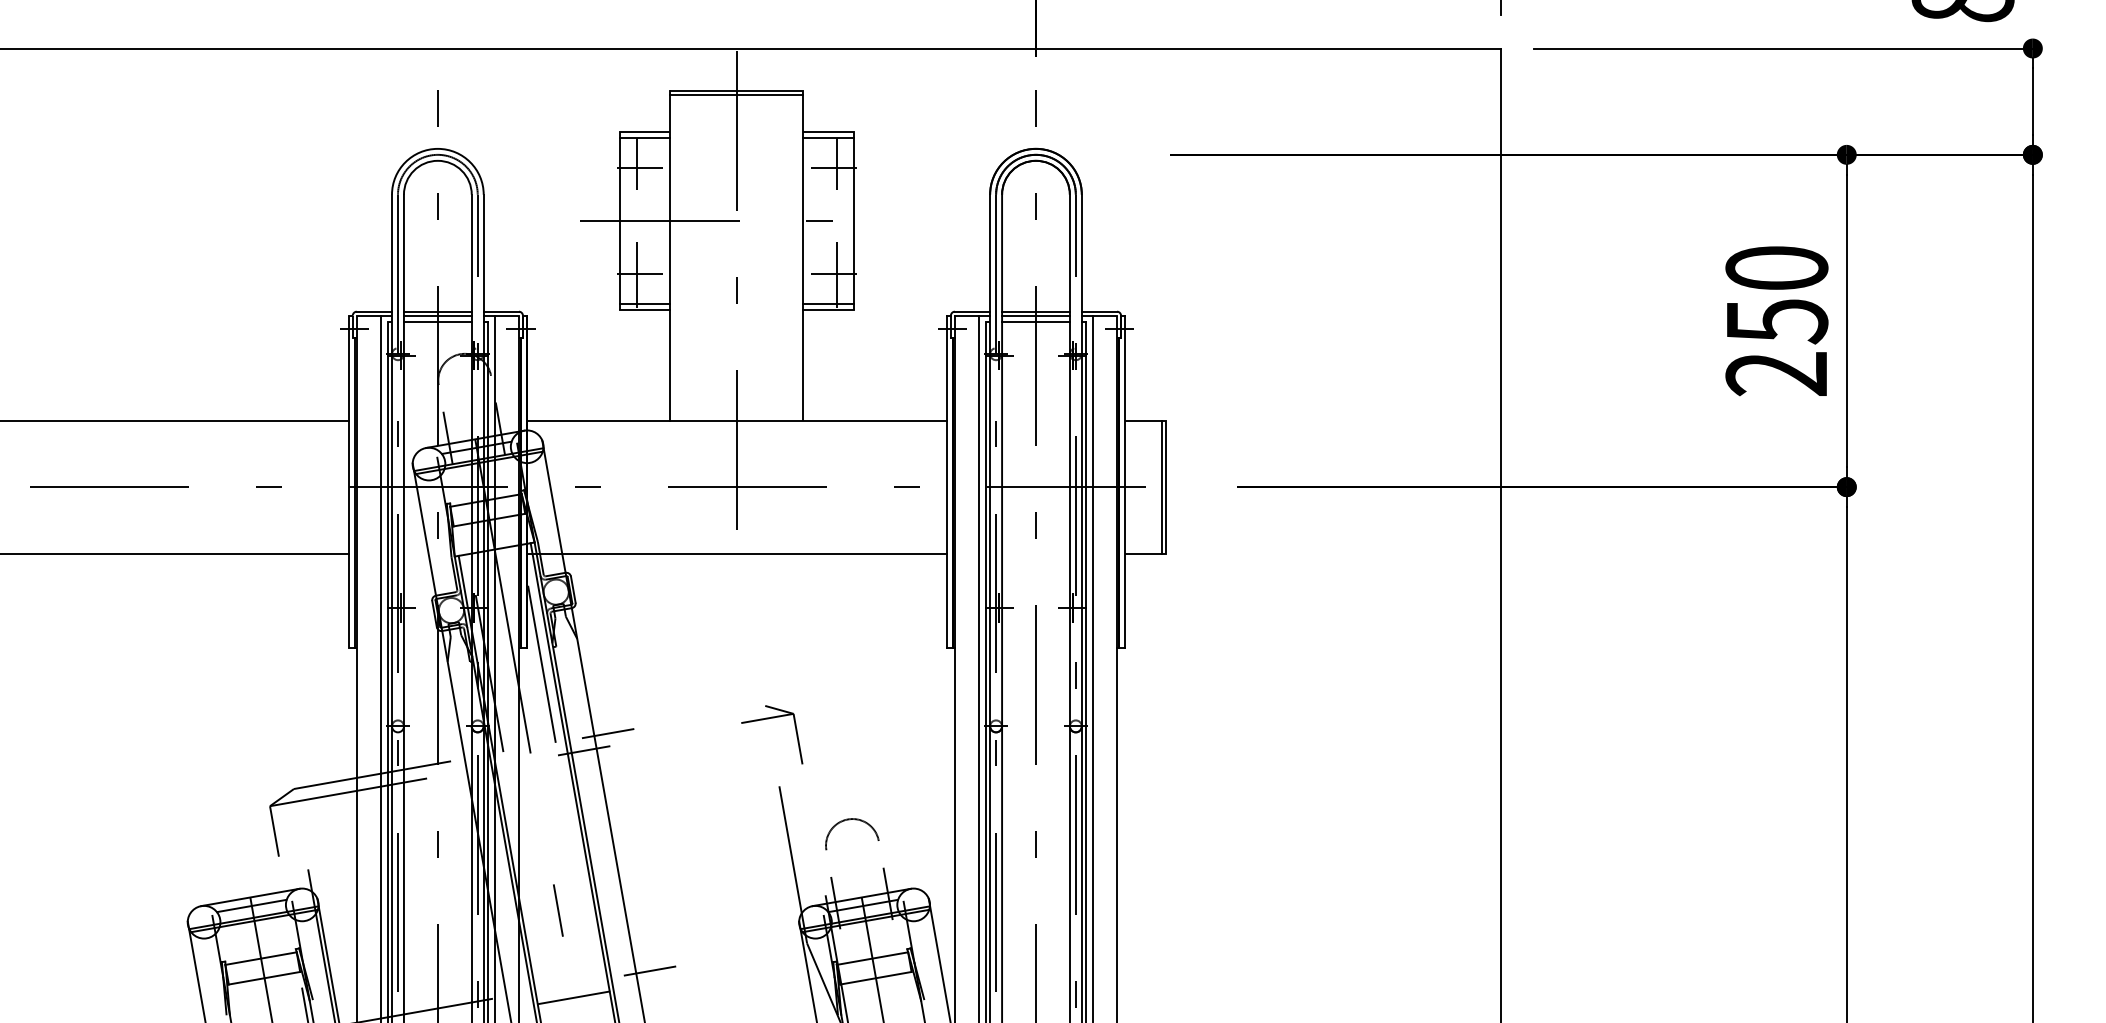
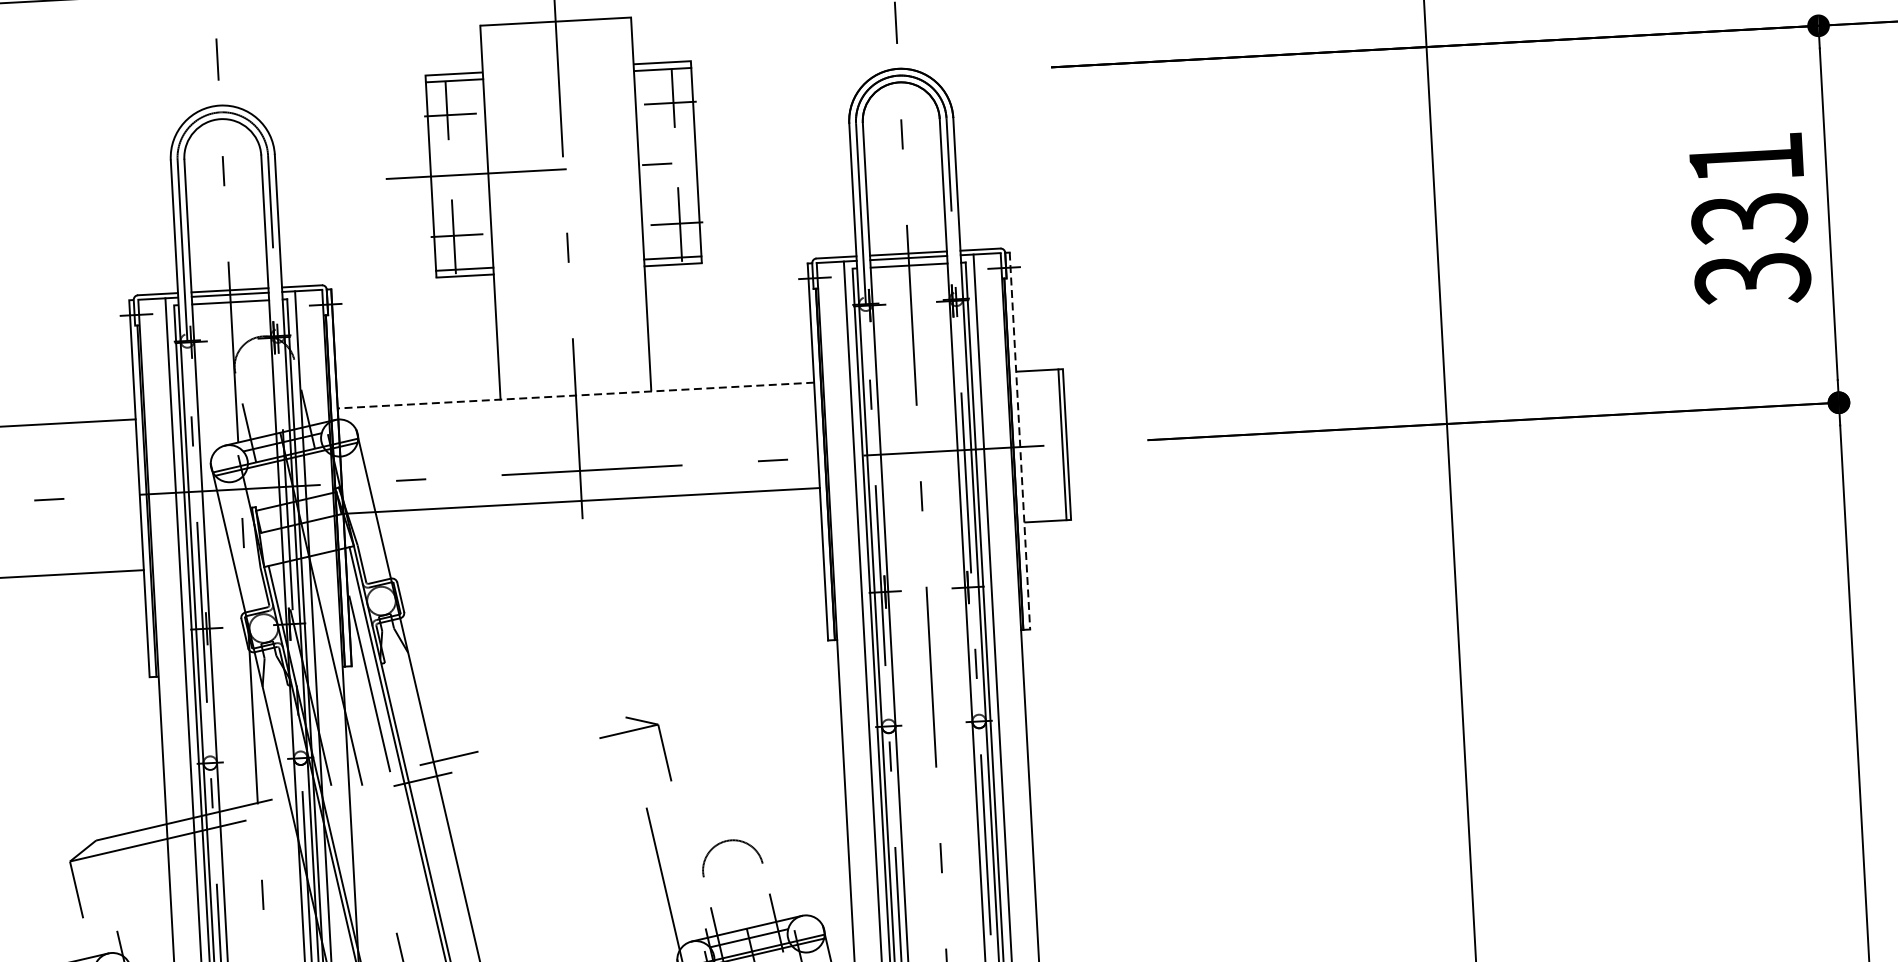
line: (736, 95) -> (555, 26), removed
text: (1776, 321) -> (1749, 219), 250 -> 331
line: (736, 420) -> (575, 395), solid -> dashed
line: (1125, 482) -> (1020, 441), solid -> dashed
line: (736, 553) -> (581, 500), moved

